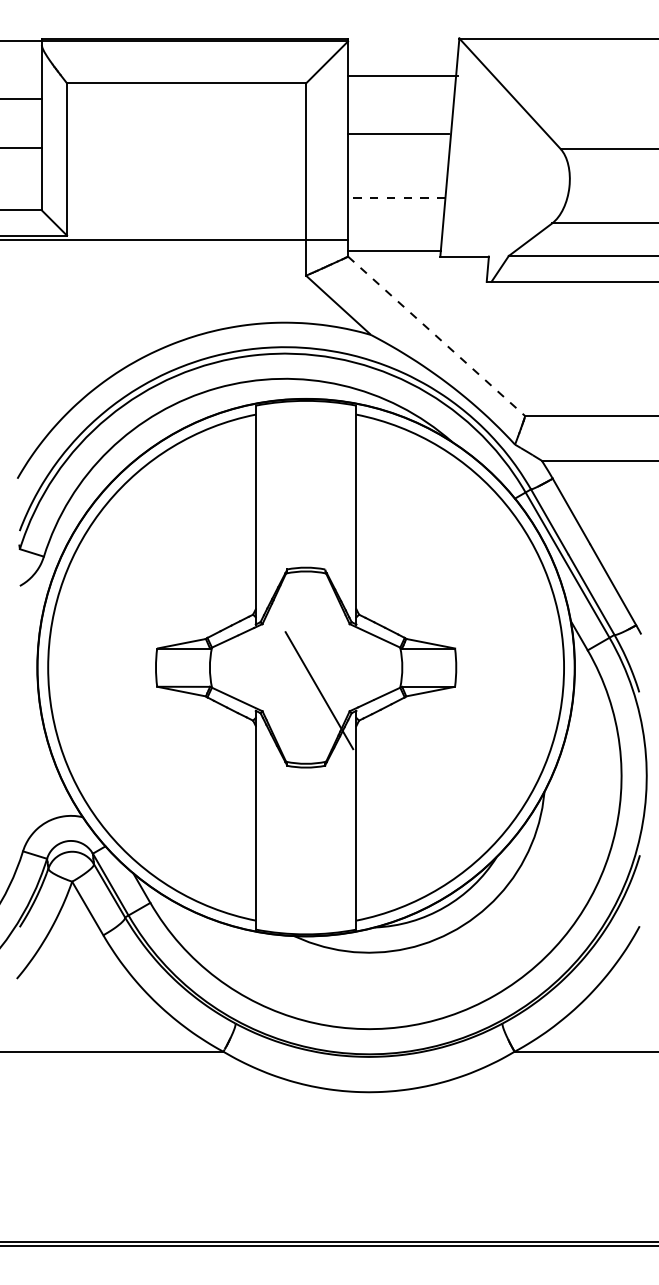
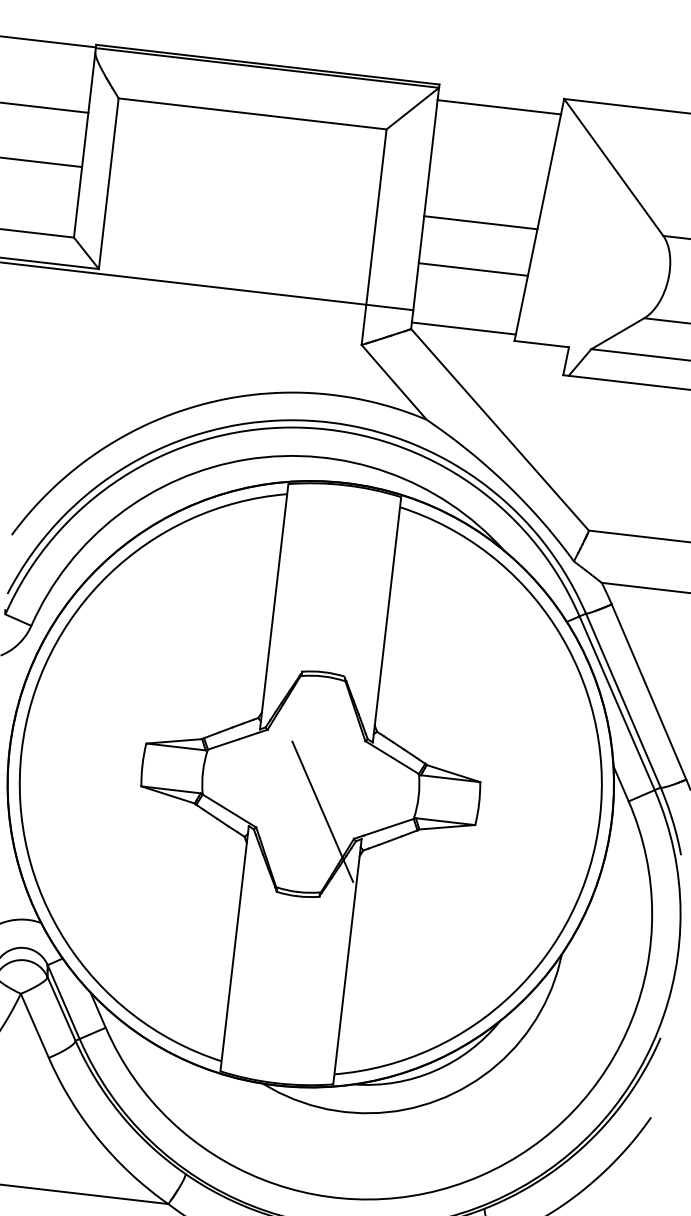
line: (403, 76) -> (499, 107), moved
line: (398, 133) -> (480, 222), moved
line: (396, 197) -> (473, 269), dashed -> solid
line: (436, 336) -> (499, 430), dashed -> solid

